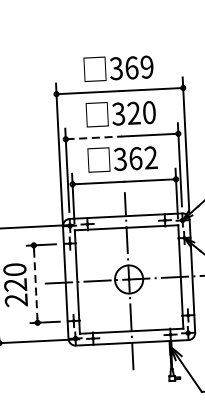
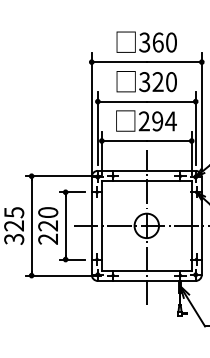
text: (147, 67) -> (171, 42), 369 -> 360
line: (95, 137) -> (123, 101), dashed -> solid
text: (135, 158) -> (157, 121), 362 -> 294
line: (35, 283) -> (65, 225), dashed -> solid

